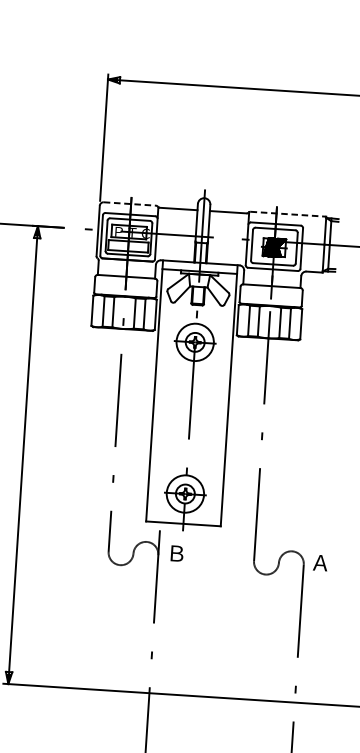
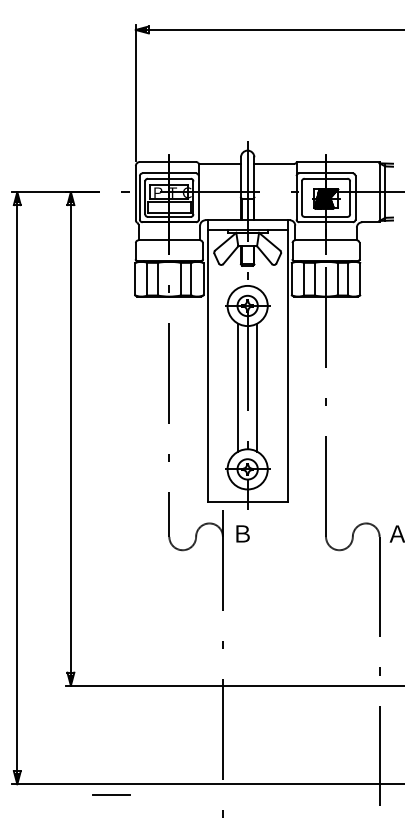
line: (130, 204) -> (168, 162), dashed -> solid
line: (288, 214) -> (338, 162), dashed -> solid
line: (181, 417) -> (238, 387), added
line: (199, 418) -> (257, 387), added

